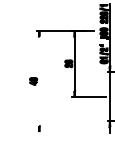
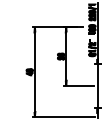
line: (39, 81) -> (35, 72), added
line: (72, 132) -> (64, 117), added

